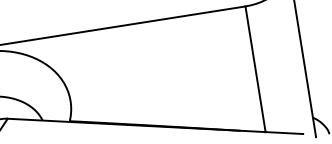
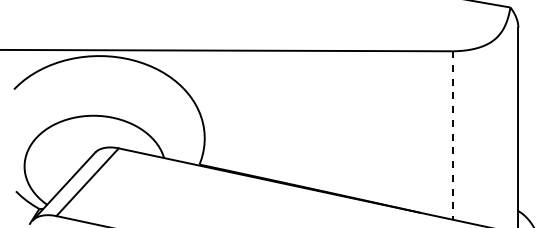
line: (255, 69) -> (453, 136), solid -> dashed

